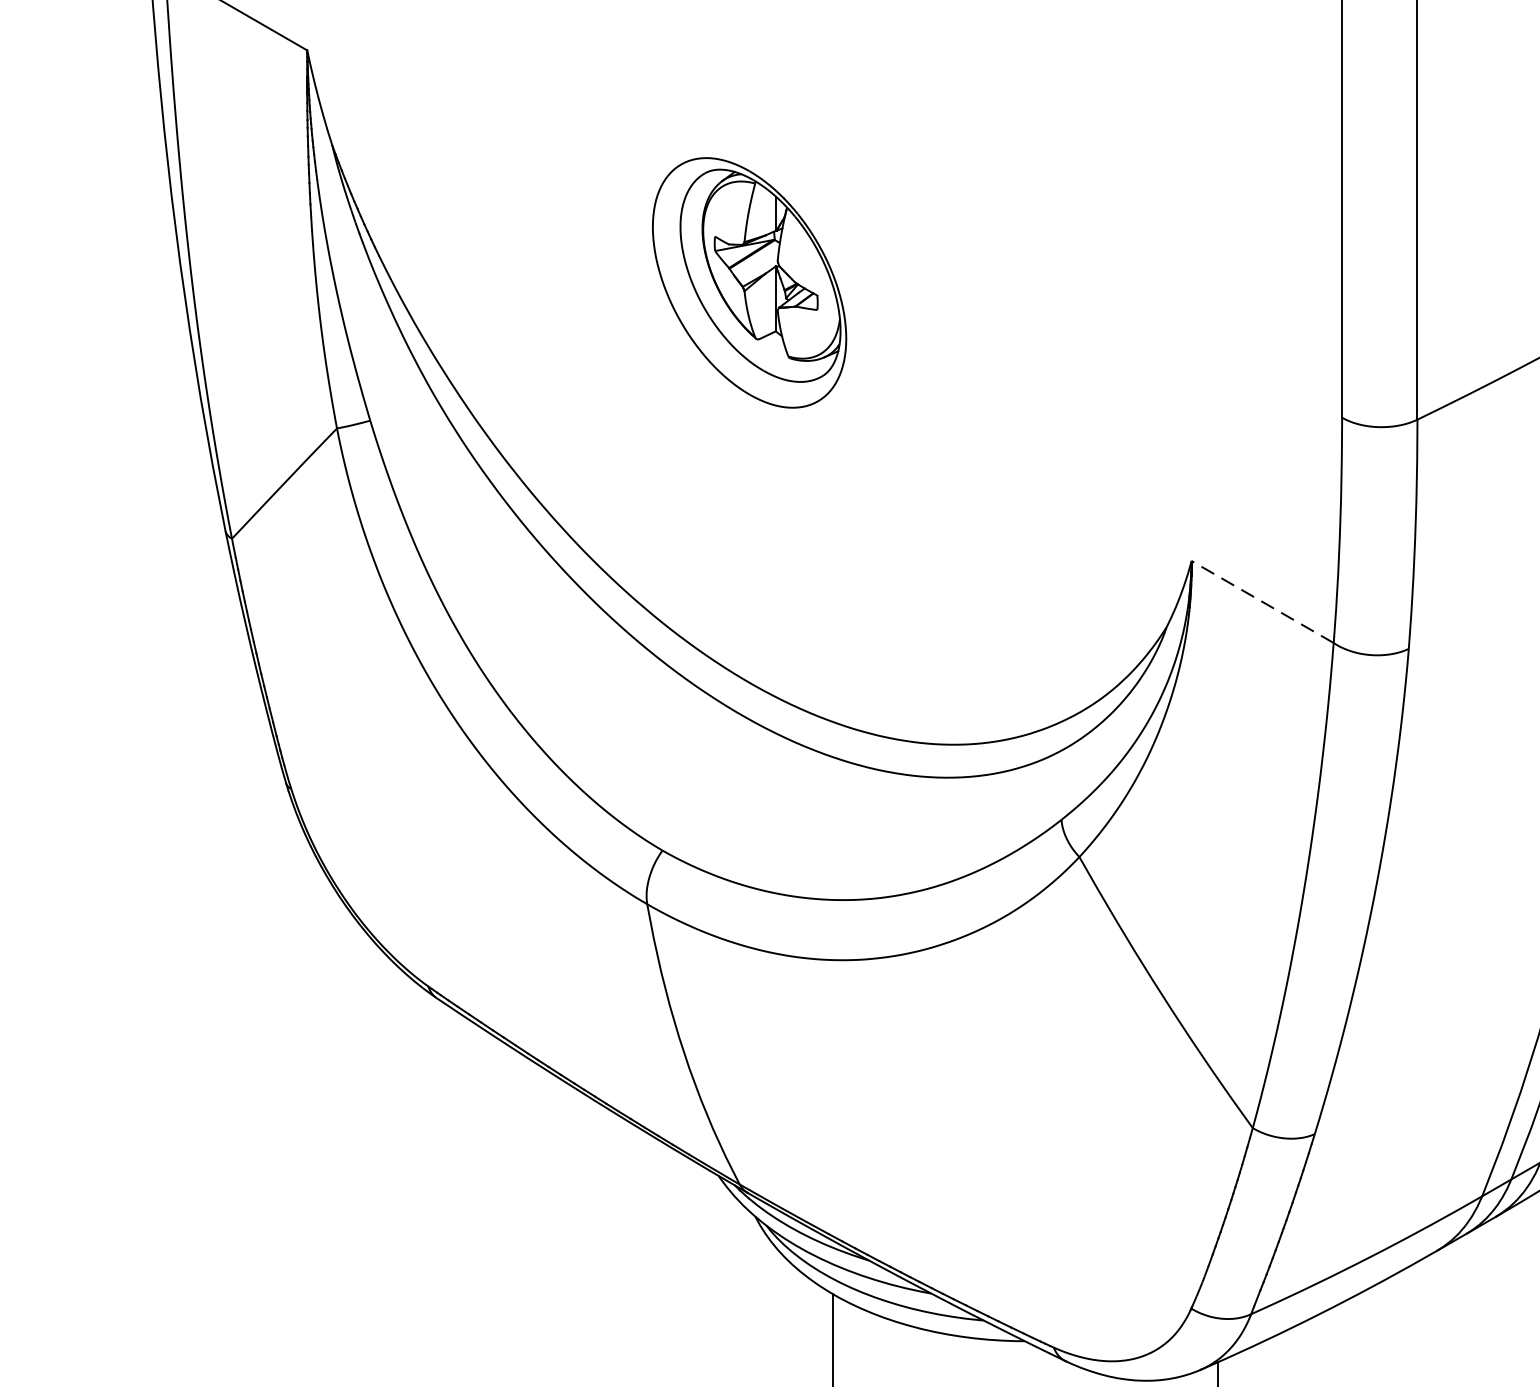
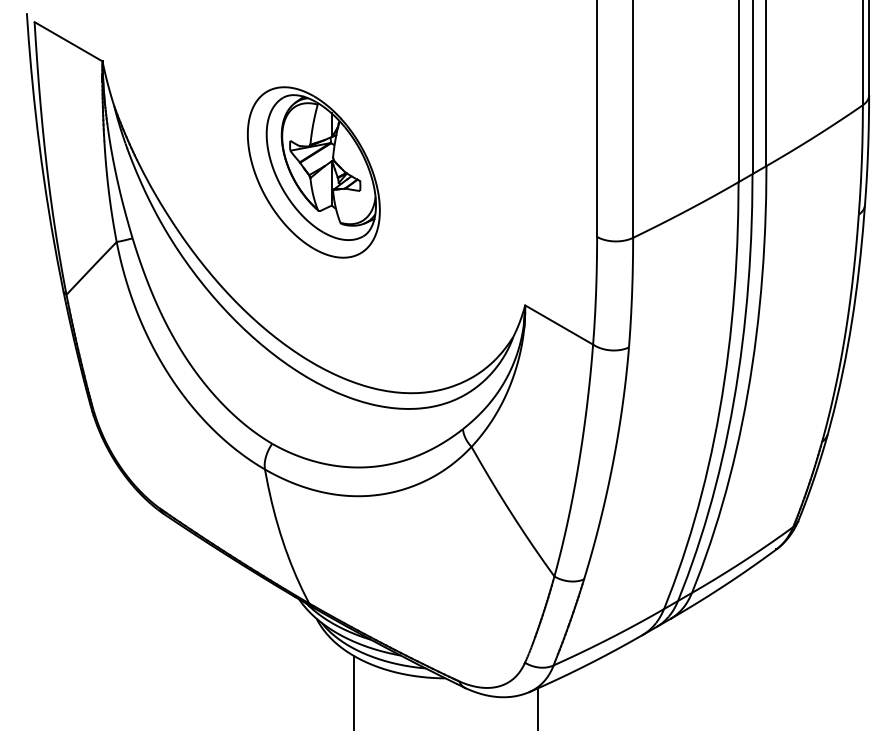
part: (748, 282) -> (313, 172), size x1.43
line: (1261, 600) -> (558, 324), dashed -> solid

